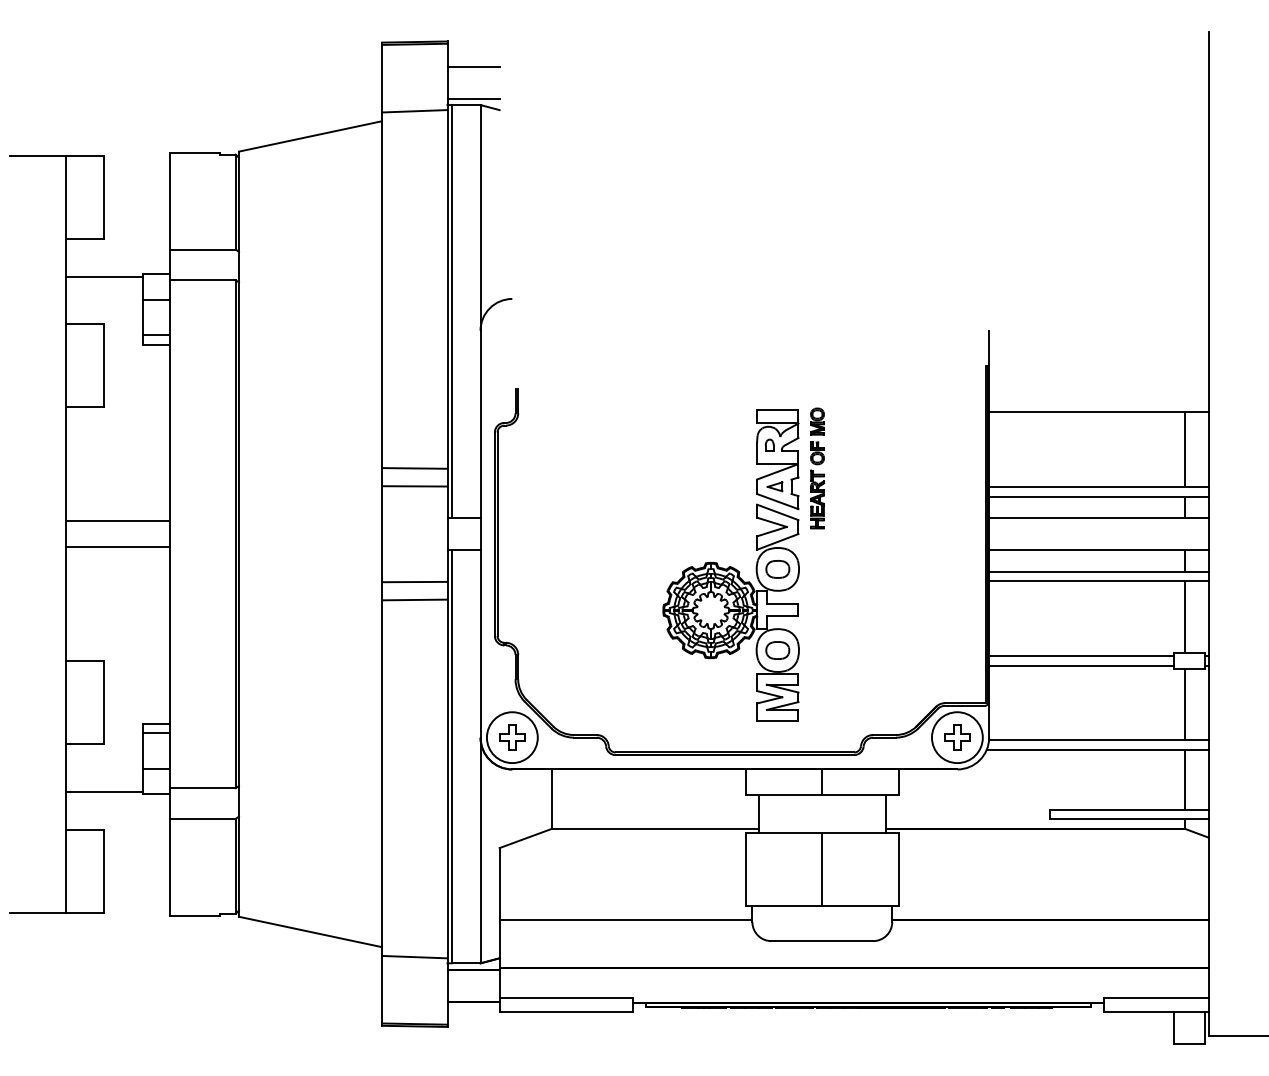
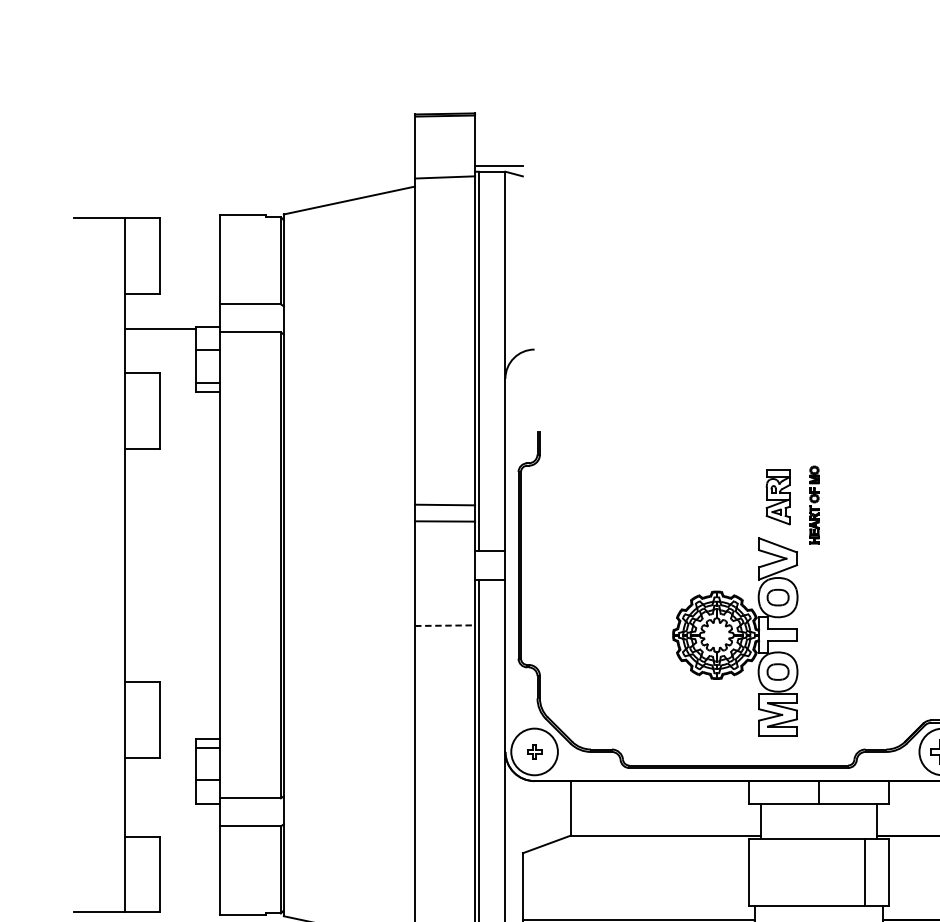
line: (473, 66) -> (498, 136), removed
part: (777, 459) -> (777, 496), size x0.6
part: (817, 468) -> (814, 505), size x0.7
line: (117, 521) -> (172, 553), removed
line: (117, 546) -> (172, 576), removed
line: (414, 581) -> (444, 608), removed
line: (414, 599) -> (444, 625), solid -> dashed
part: (512, 737) -> (534, 751), size x0.6
line: (104, 791) -> (160, 801), removed
line: (822, 869) -> (864, 872), moved

